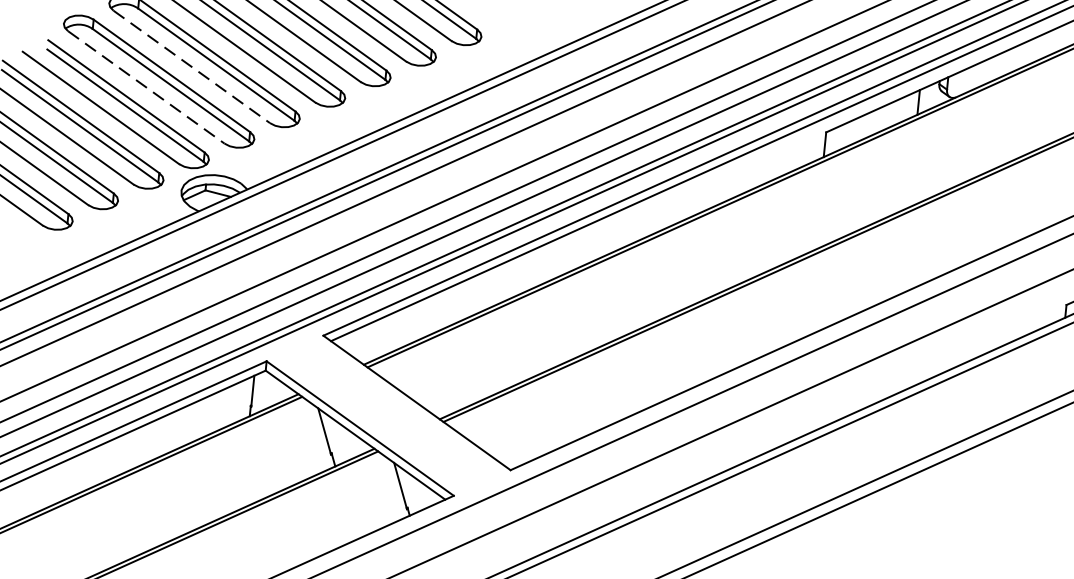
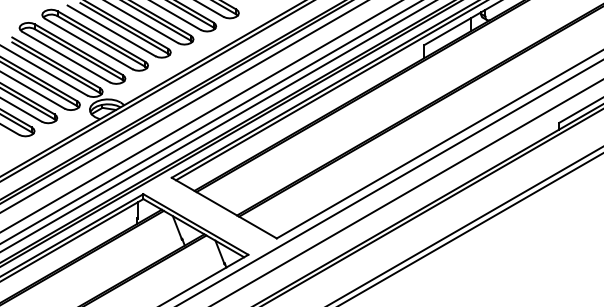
line: (191, 65) -> (88, 43), dashed -> solid
line: (147, 88) -> (66, 57), dashed -> solid

